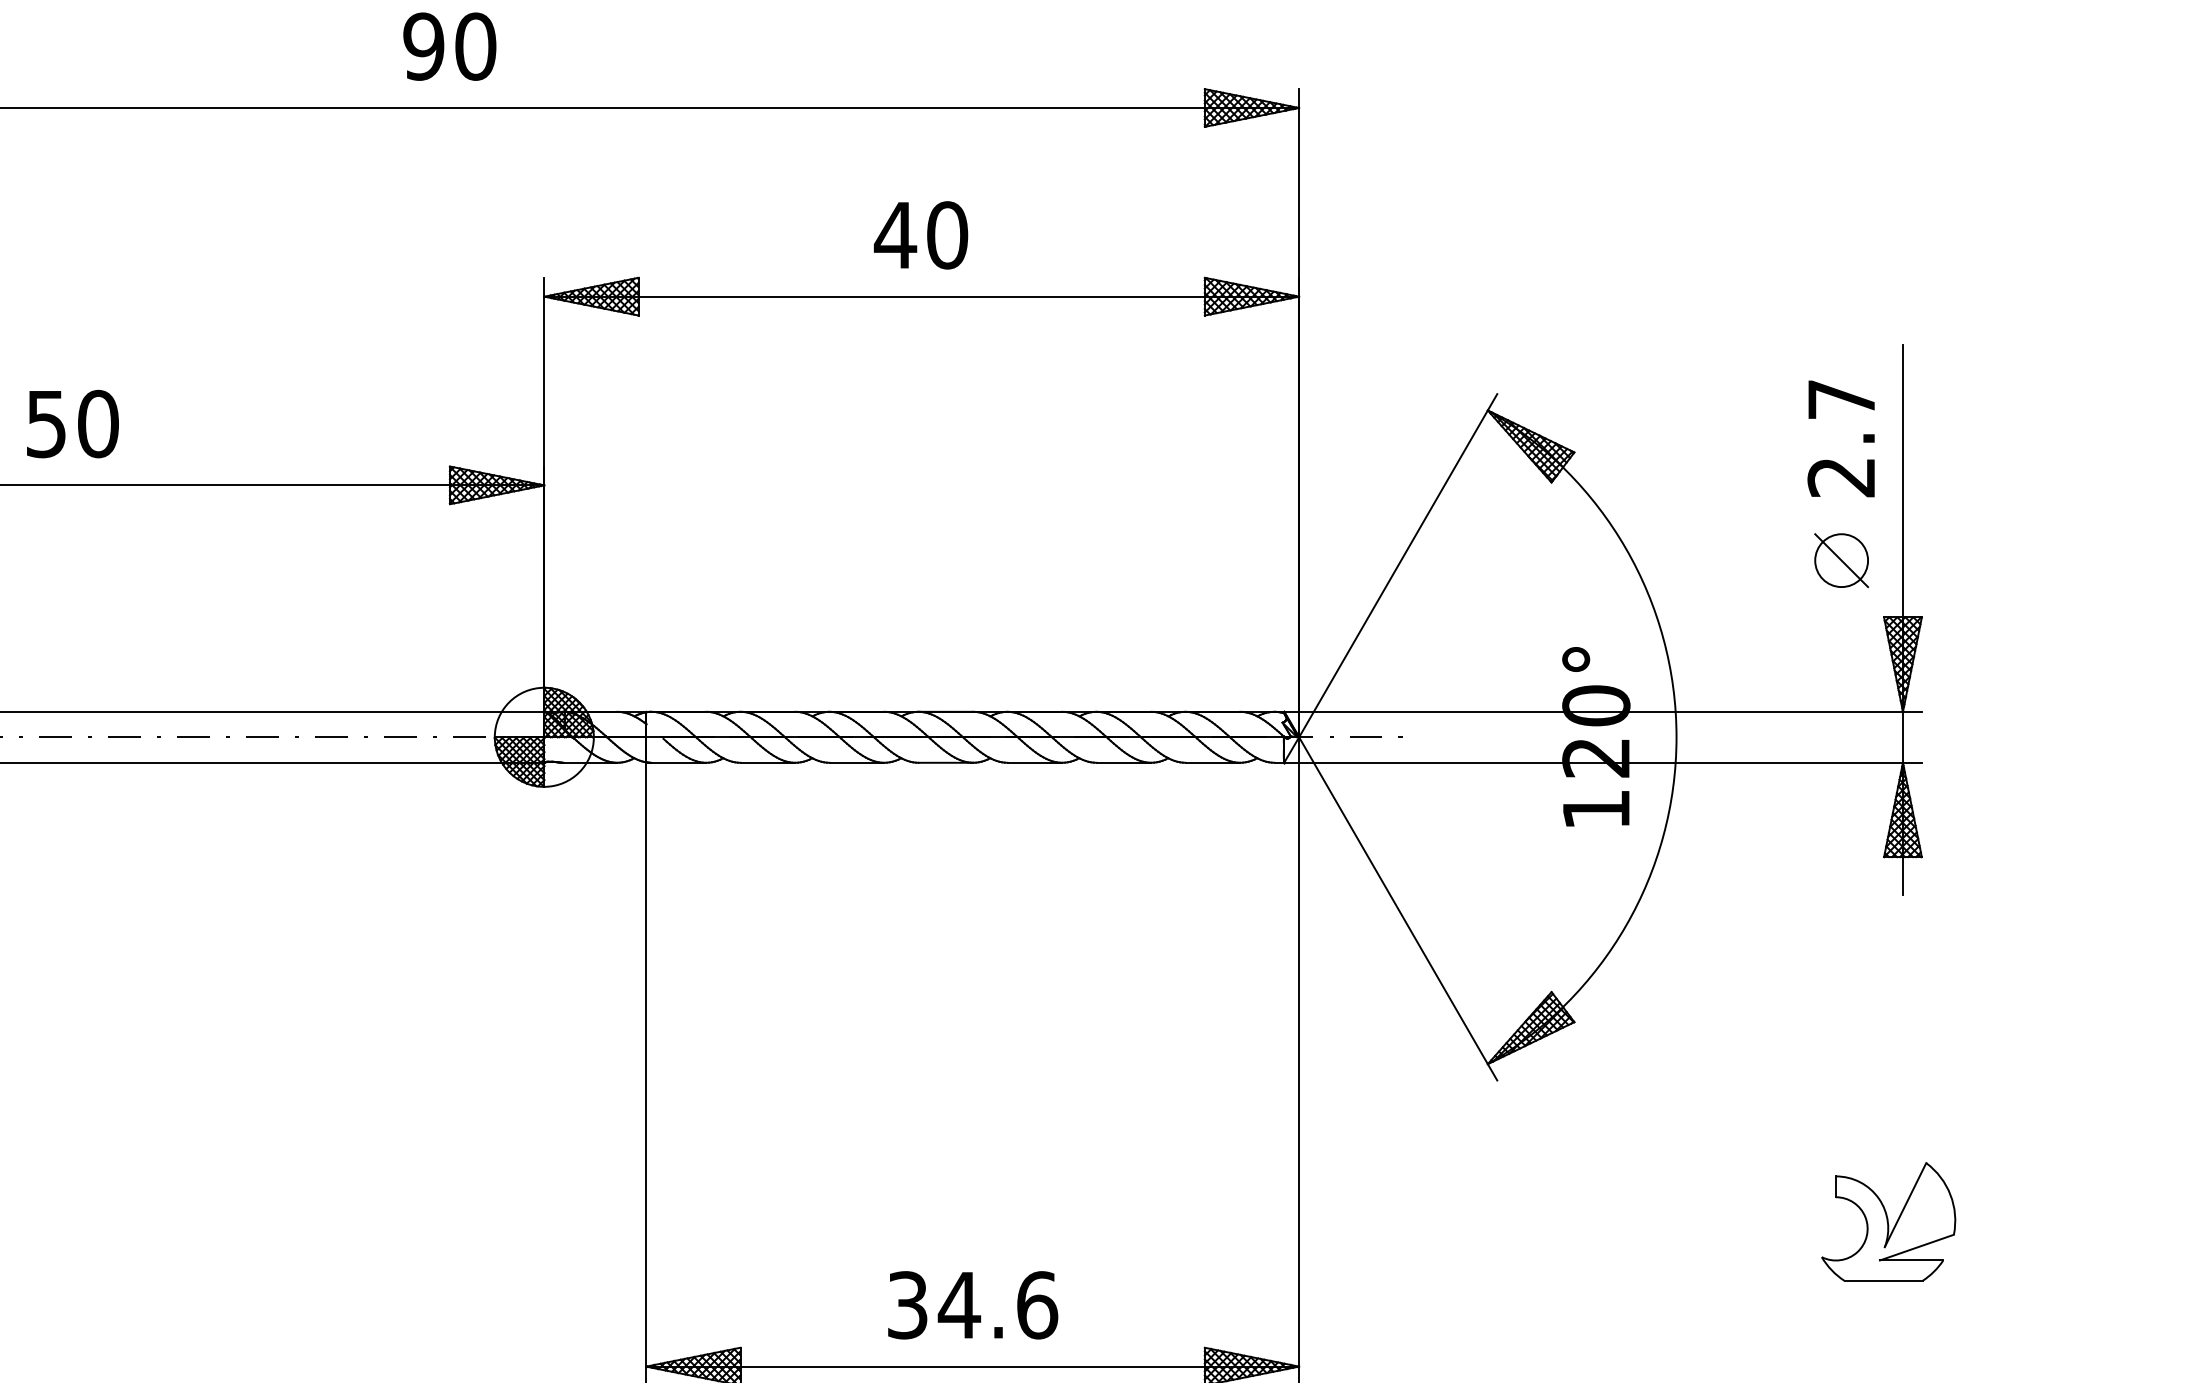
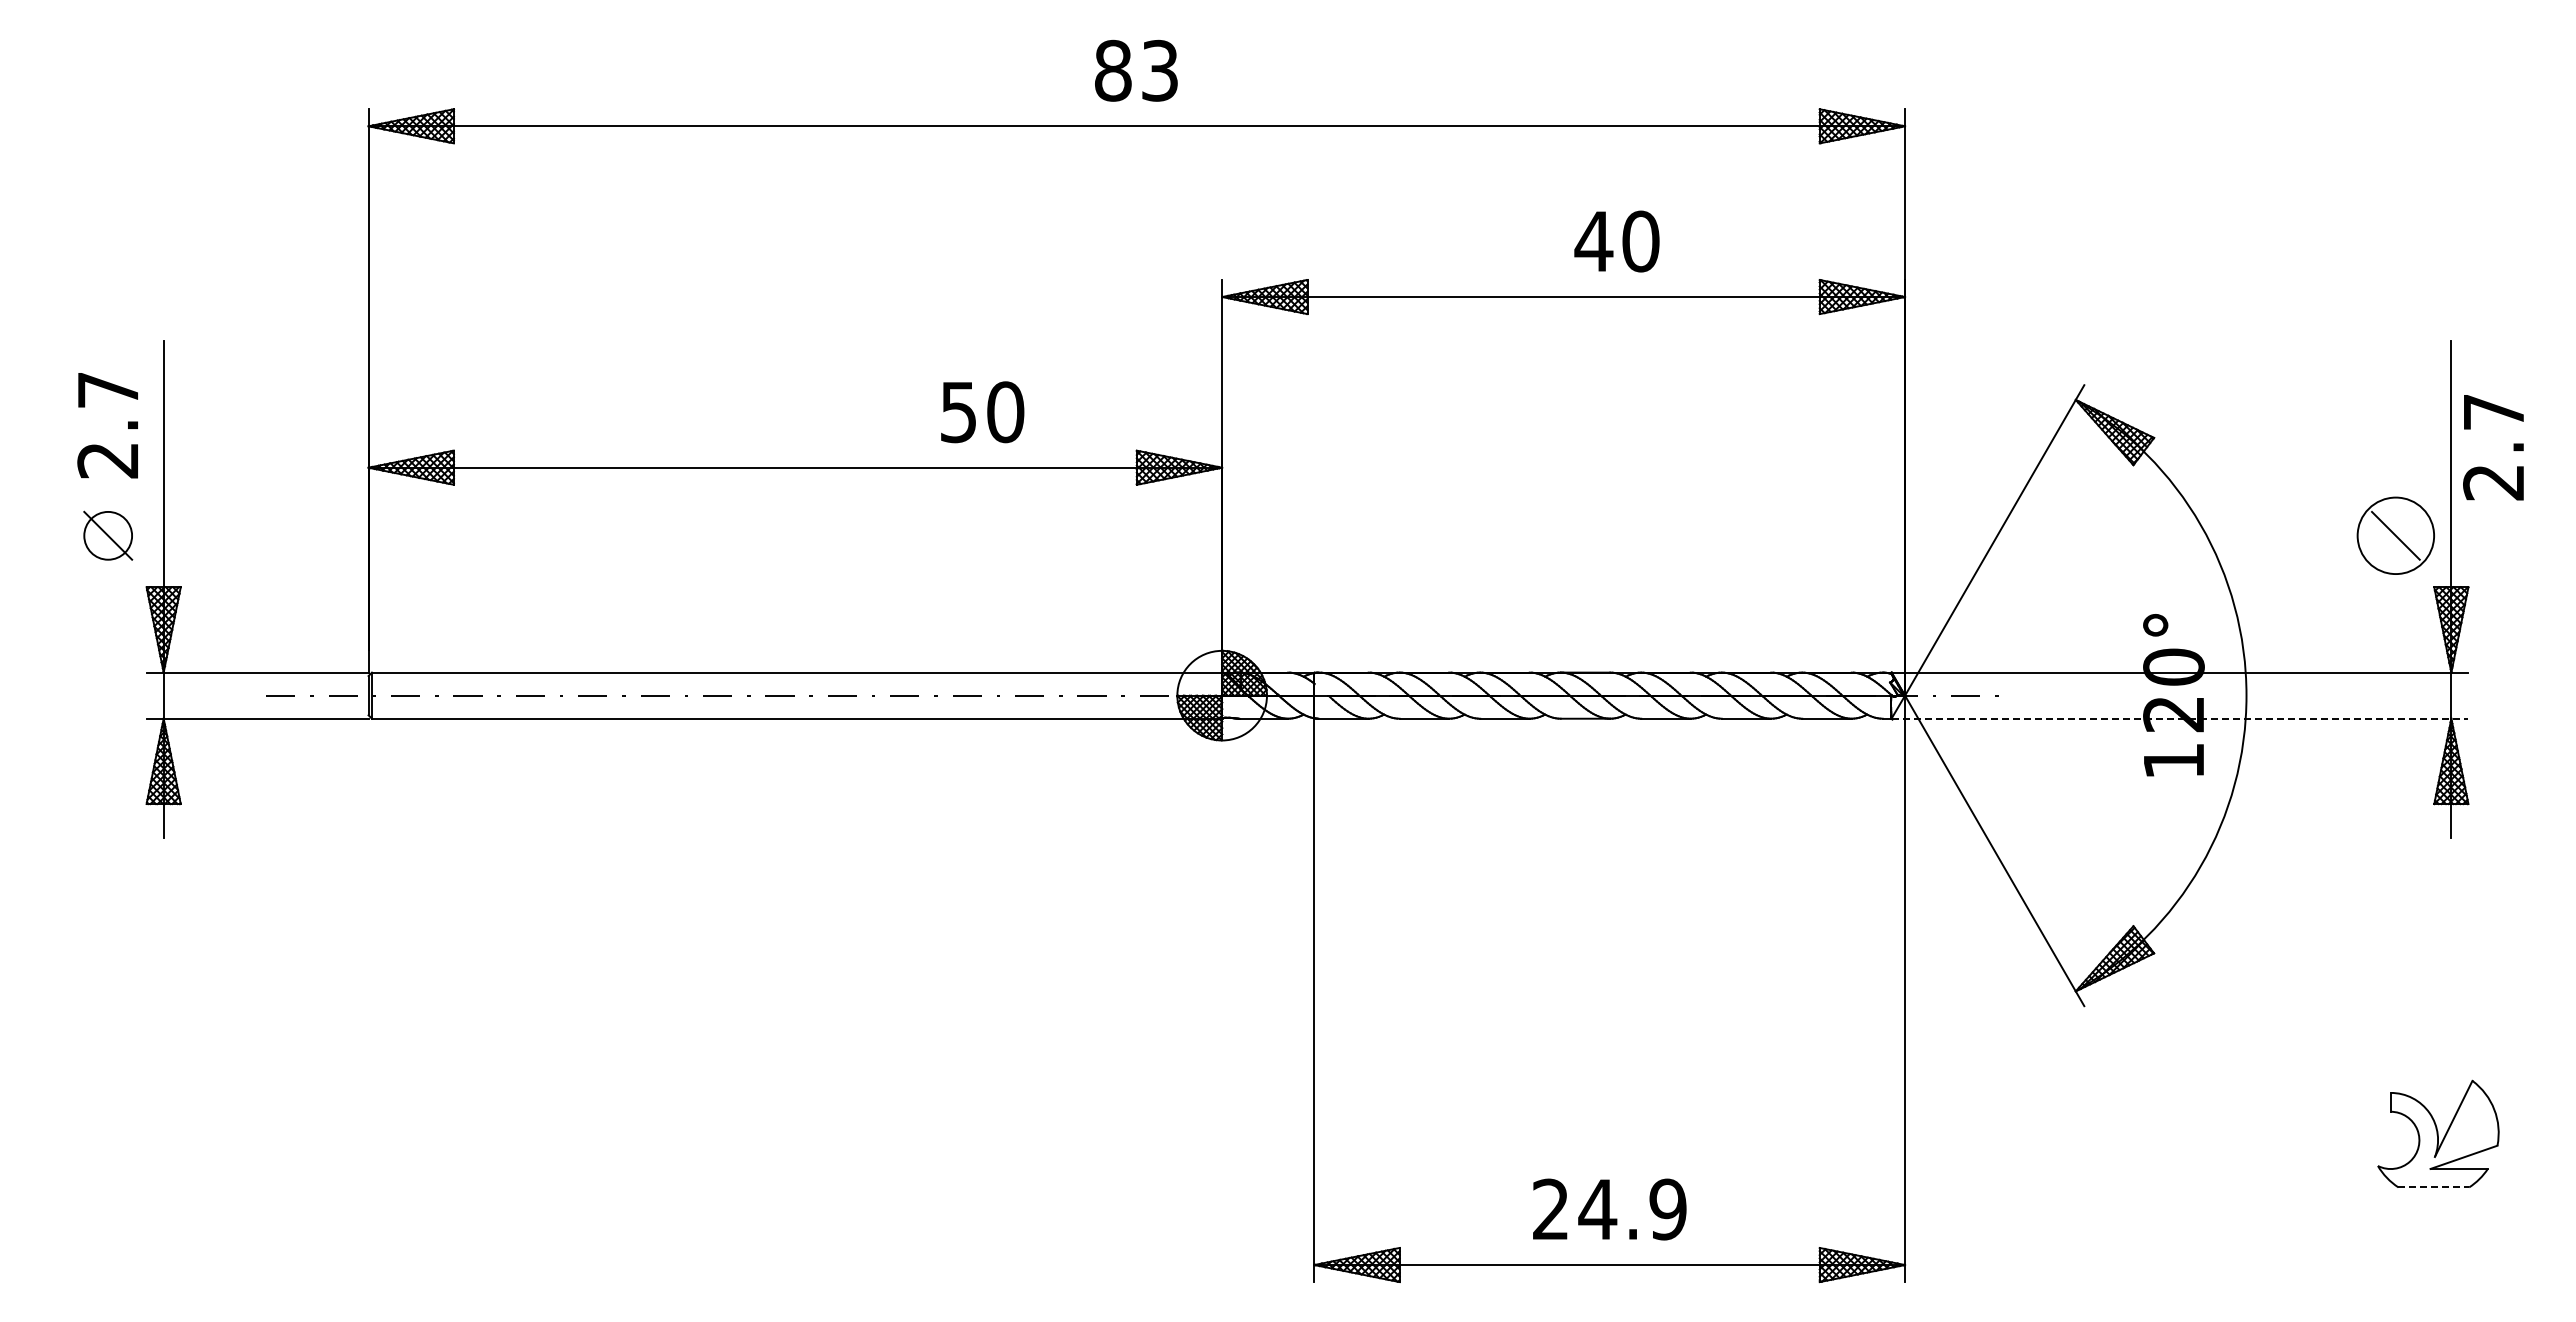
text: (449, 46) -> (1136, 70), 90 -> 83
text: (920, 235) -> (1616, 241), moved
text: (72, 424) -> (982, 412), moved
text: (1841, 438) -> (2493, 447), moved
circle: (1841, 560) -> (2395, 535), size x1.6
line: (1603, 762) -> (2180, 718), solid -> dashed
line: (1884, 1280) -> (2434, 1187), solid -> dashed
text: (973, 1305) -> (1610, 1209), 34.6 -> 24.9

